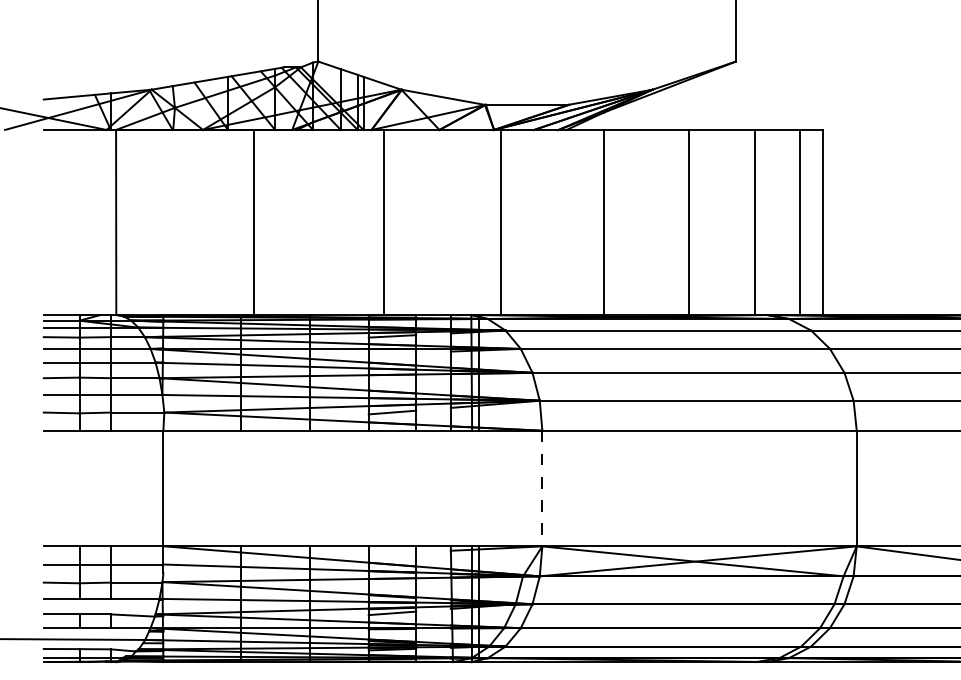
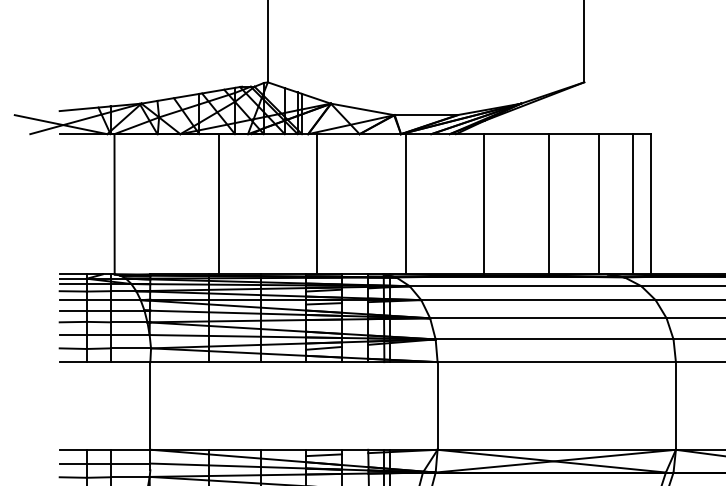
line: (392, 353) -> (324, 303), added
line: (542, 488) -> (437, 405), dashed -> solid
line: (392, 553) -> (324, 455), added

